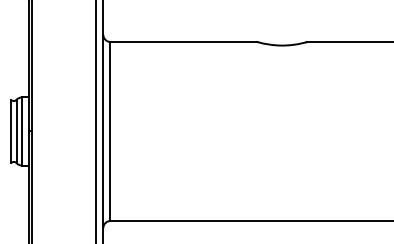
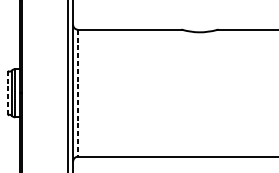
line: (11, 131) -> (8, 93), solid -> dashed
line: (110, 131) -> (78, 93), solid -> dashed

